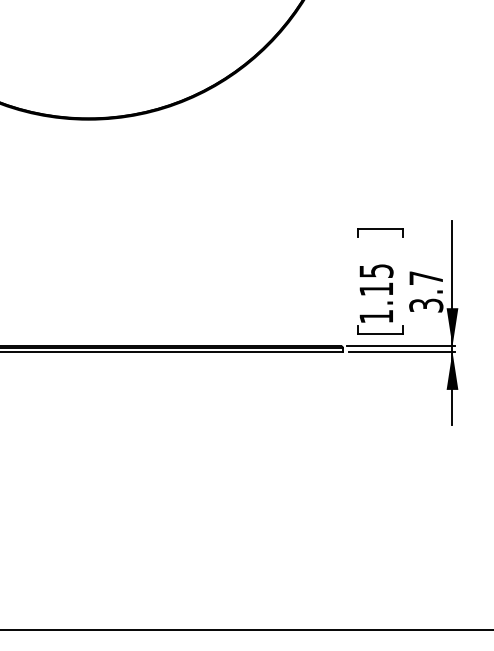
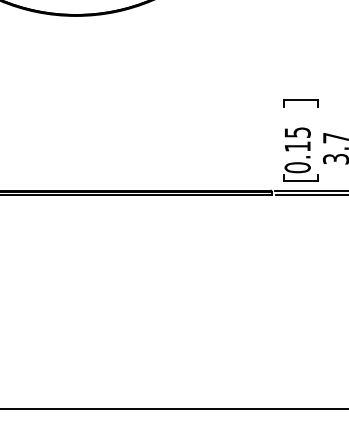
text: (376, 316) -> (297, 167), 1.15 -> 0.15

